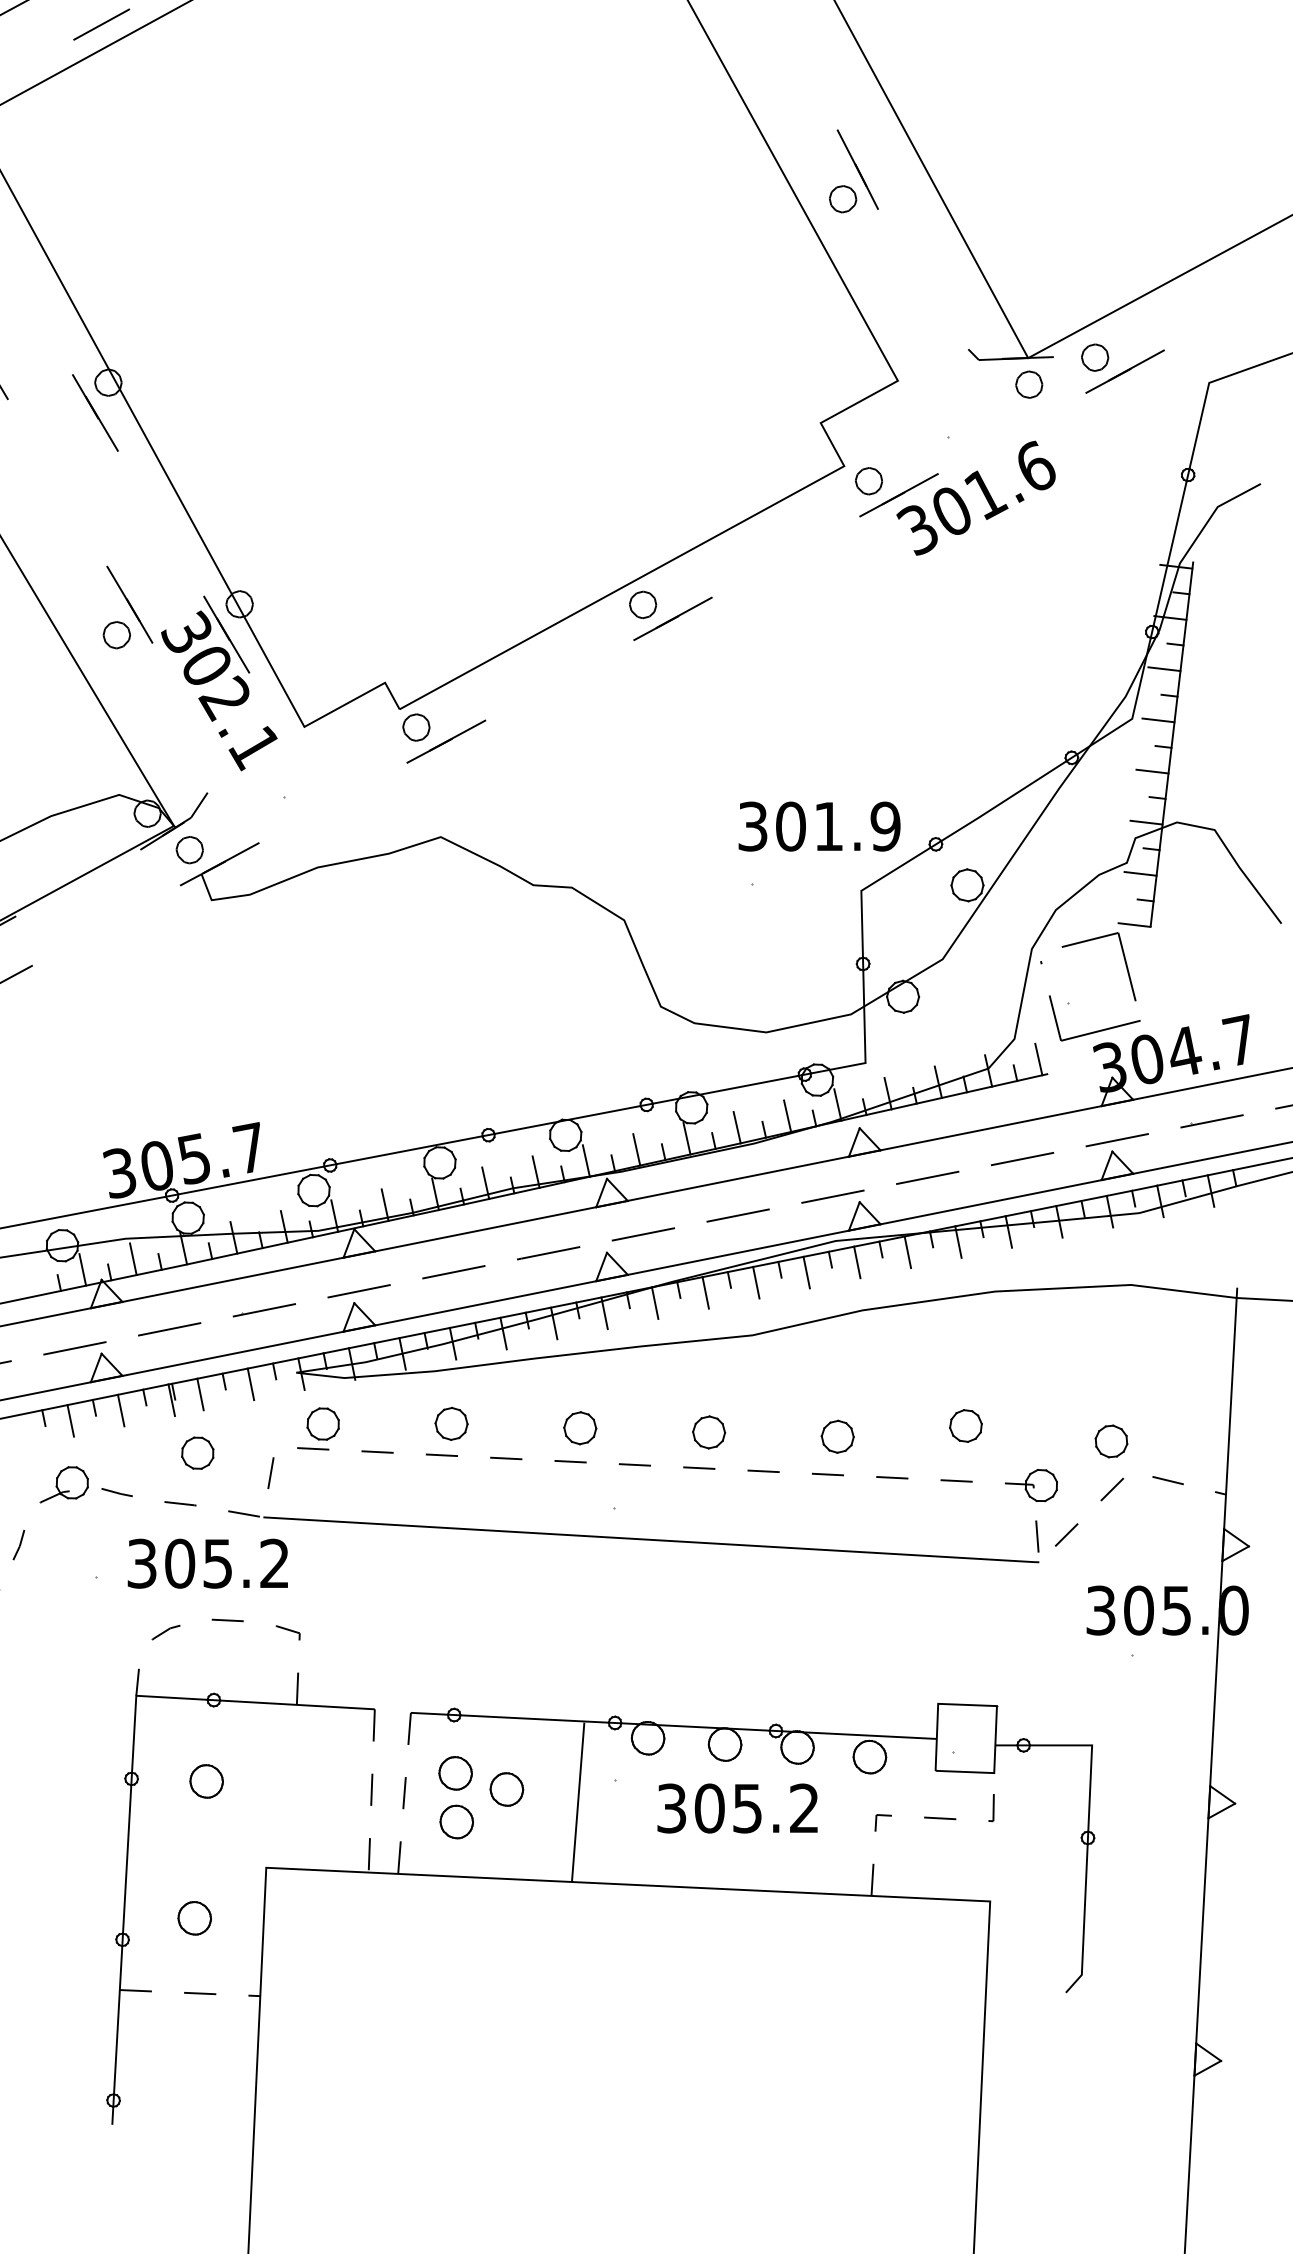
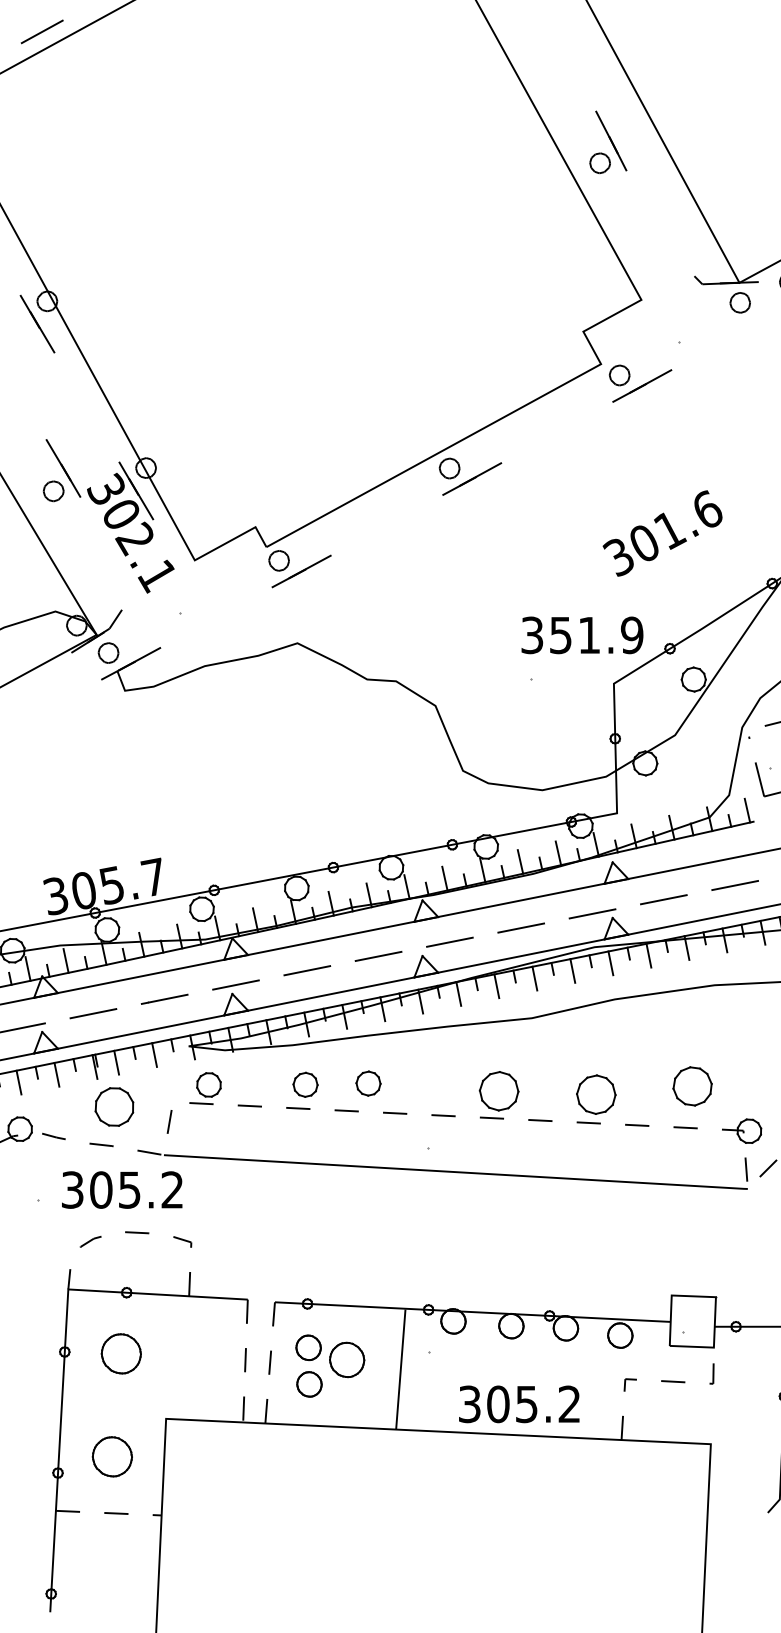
text: (975, 497) -> (662, 532), moved
text: (790, 826) -> (560, 635), 301.9 -> 351.9
part: (965, 1425) -> (692, 1086), size x1.6
part: (580, 1428) -> (368, 1083), moved
part: (709, 1432) -> (499, 1091), size x1.6
part: (837, 1436) -> (595, 1094), size x1.6
part: (197, 1452) -> (114, 1106), size x1.6
part: (206, 1781) -> (121, 1353), size x1.6
part: (506, 1789) -> (346, 1359), size x1.4
text: (737, 1808) -> (519, 1404), moved
part: (194, 1918) -> (112, 1457), size x1.6

